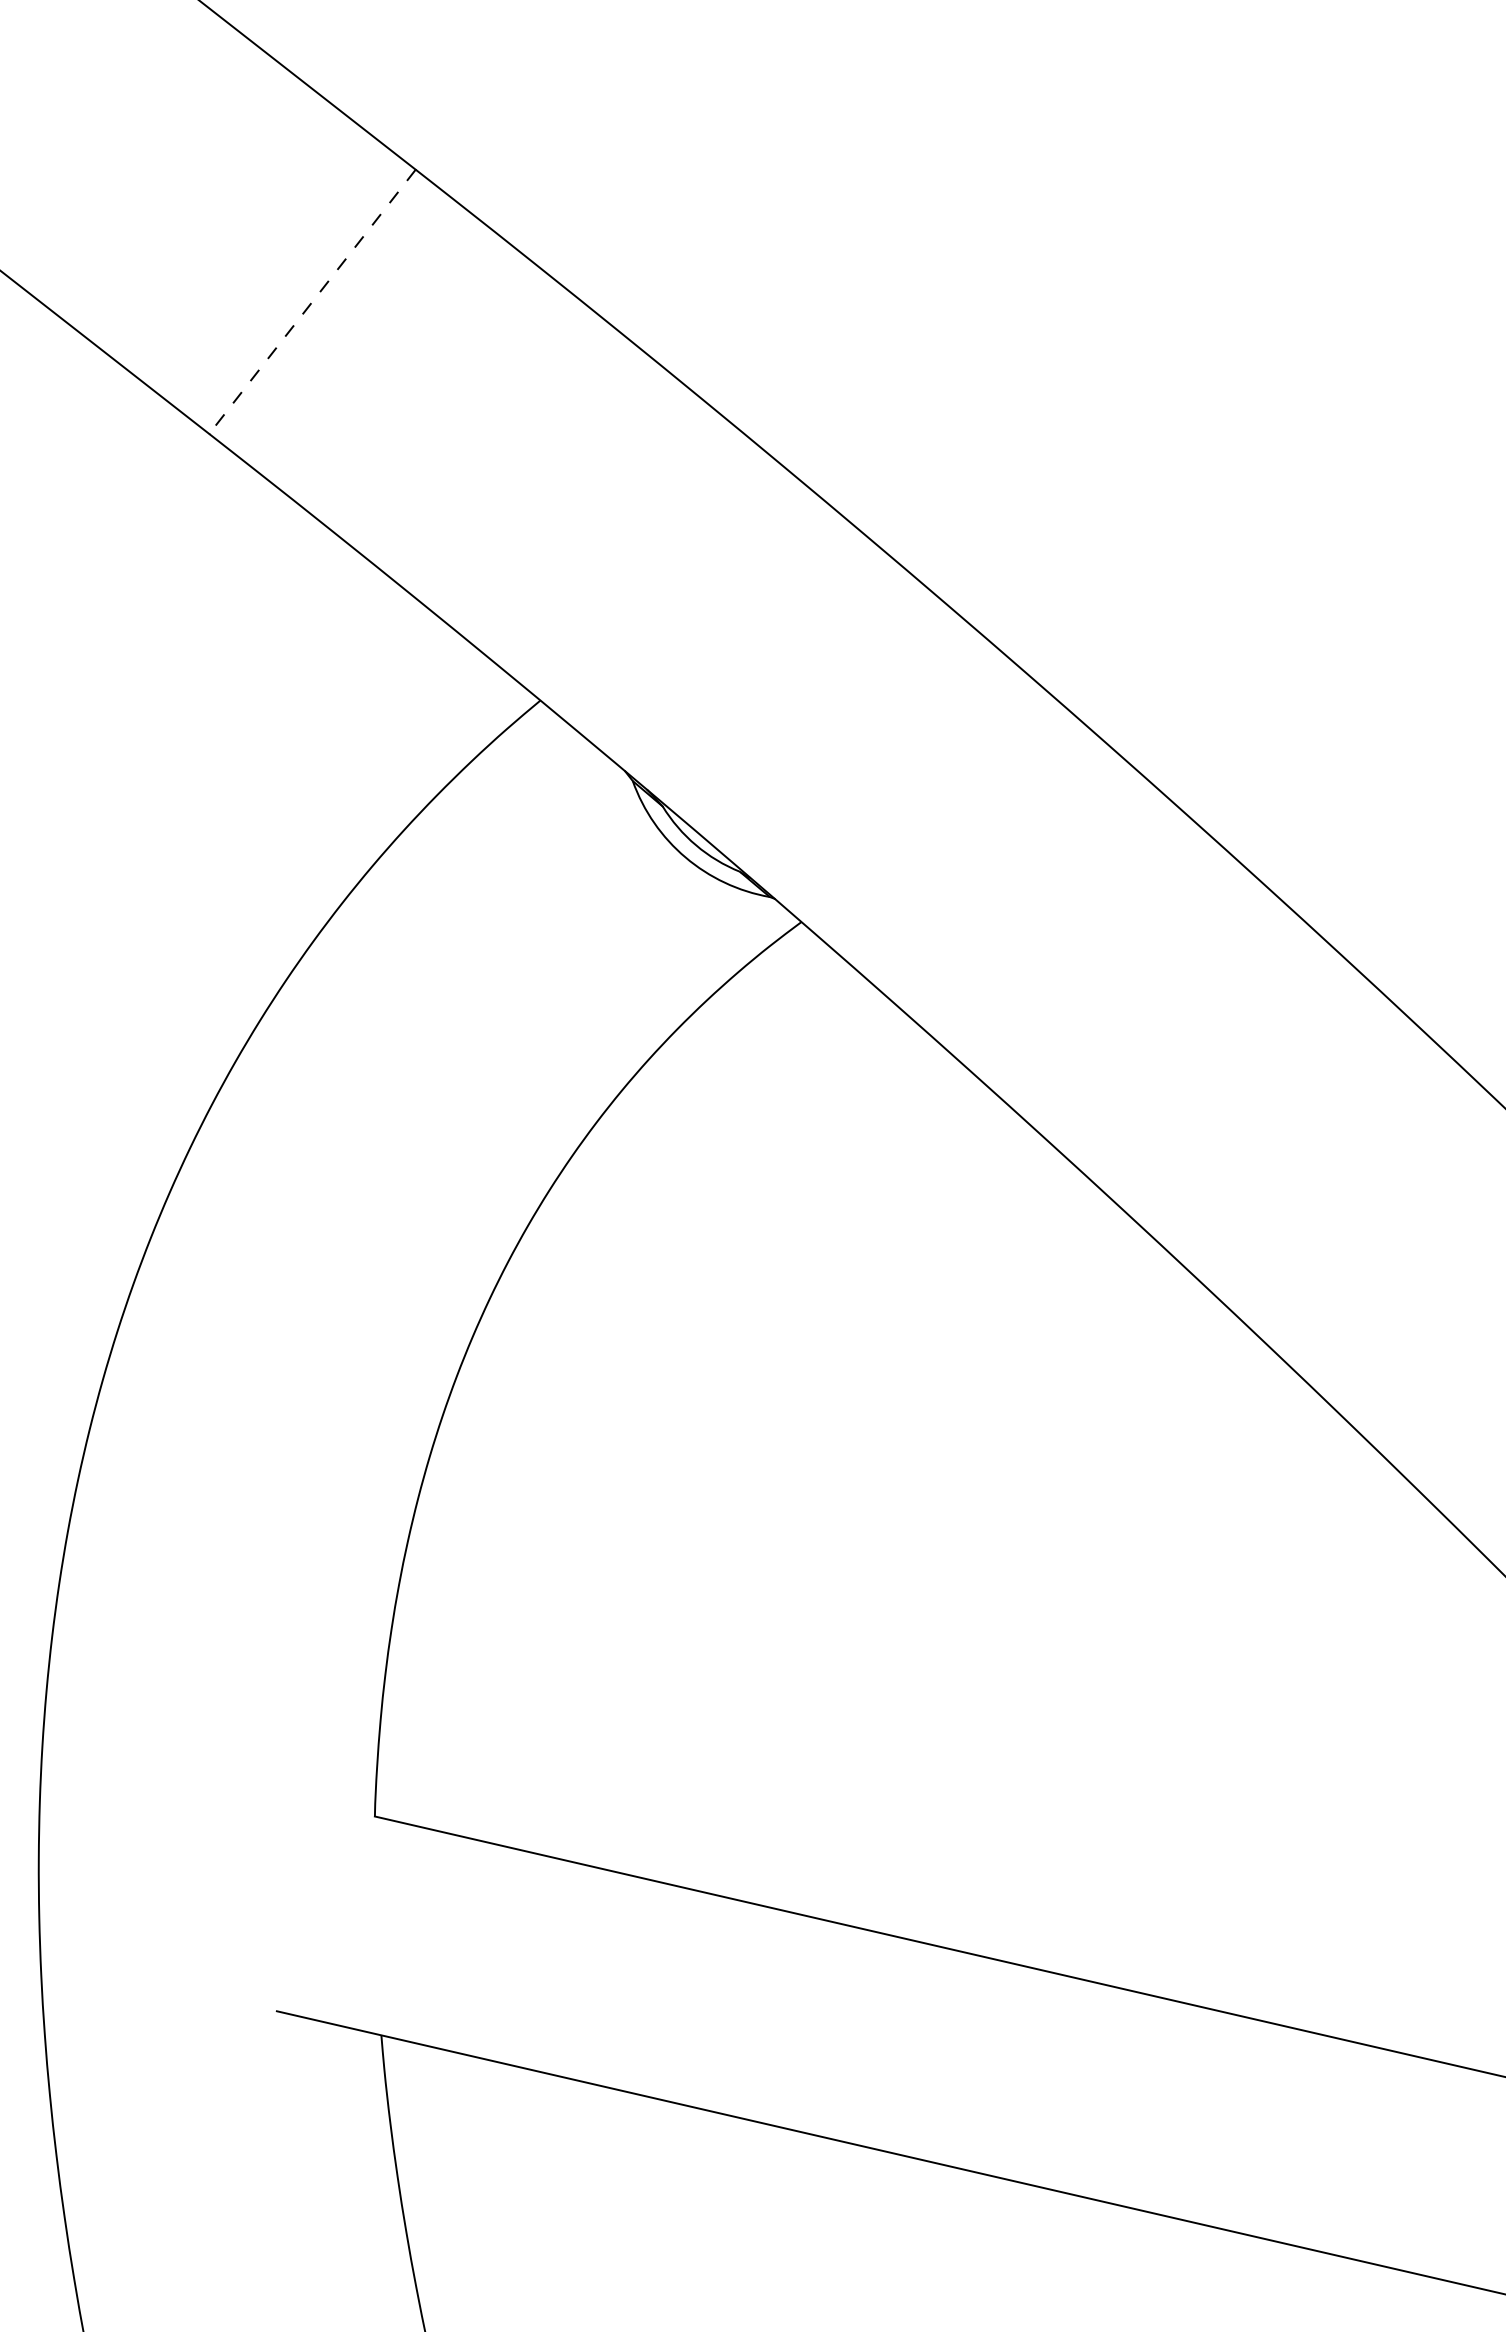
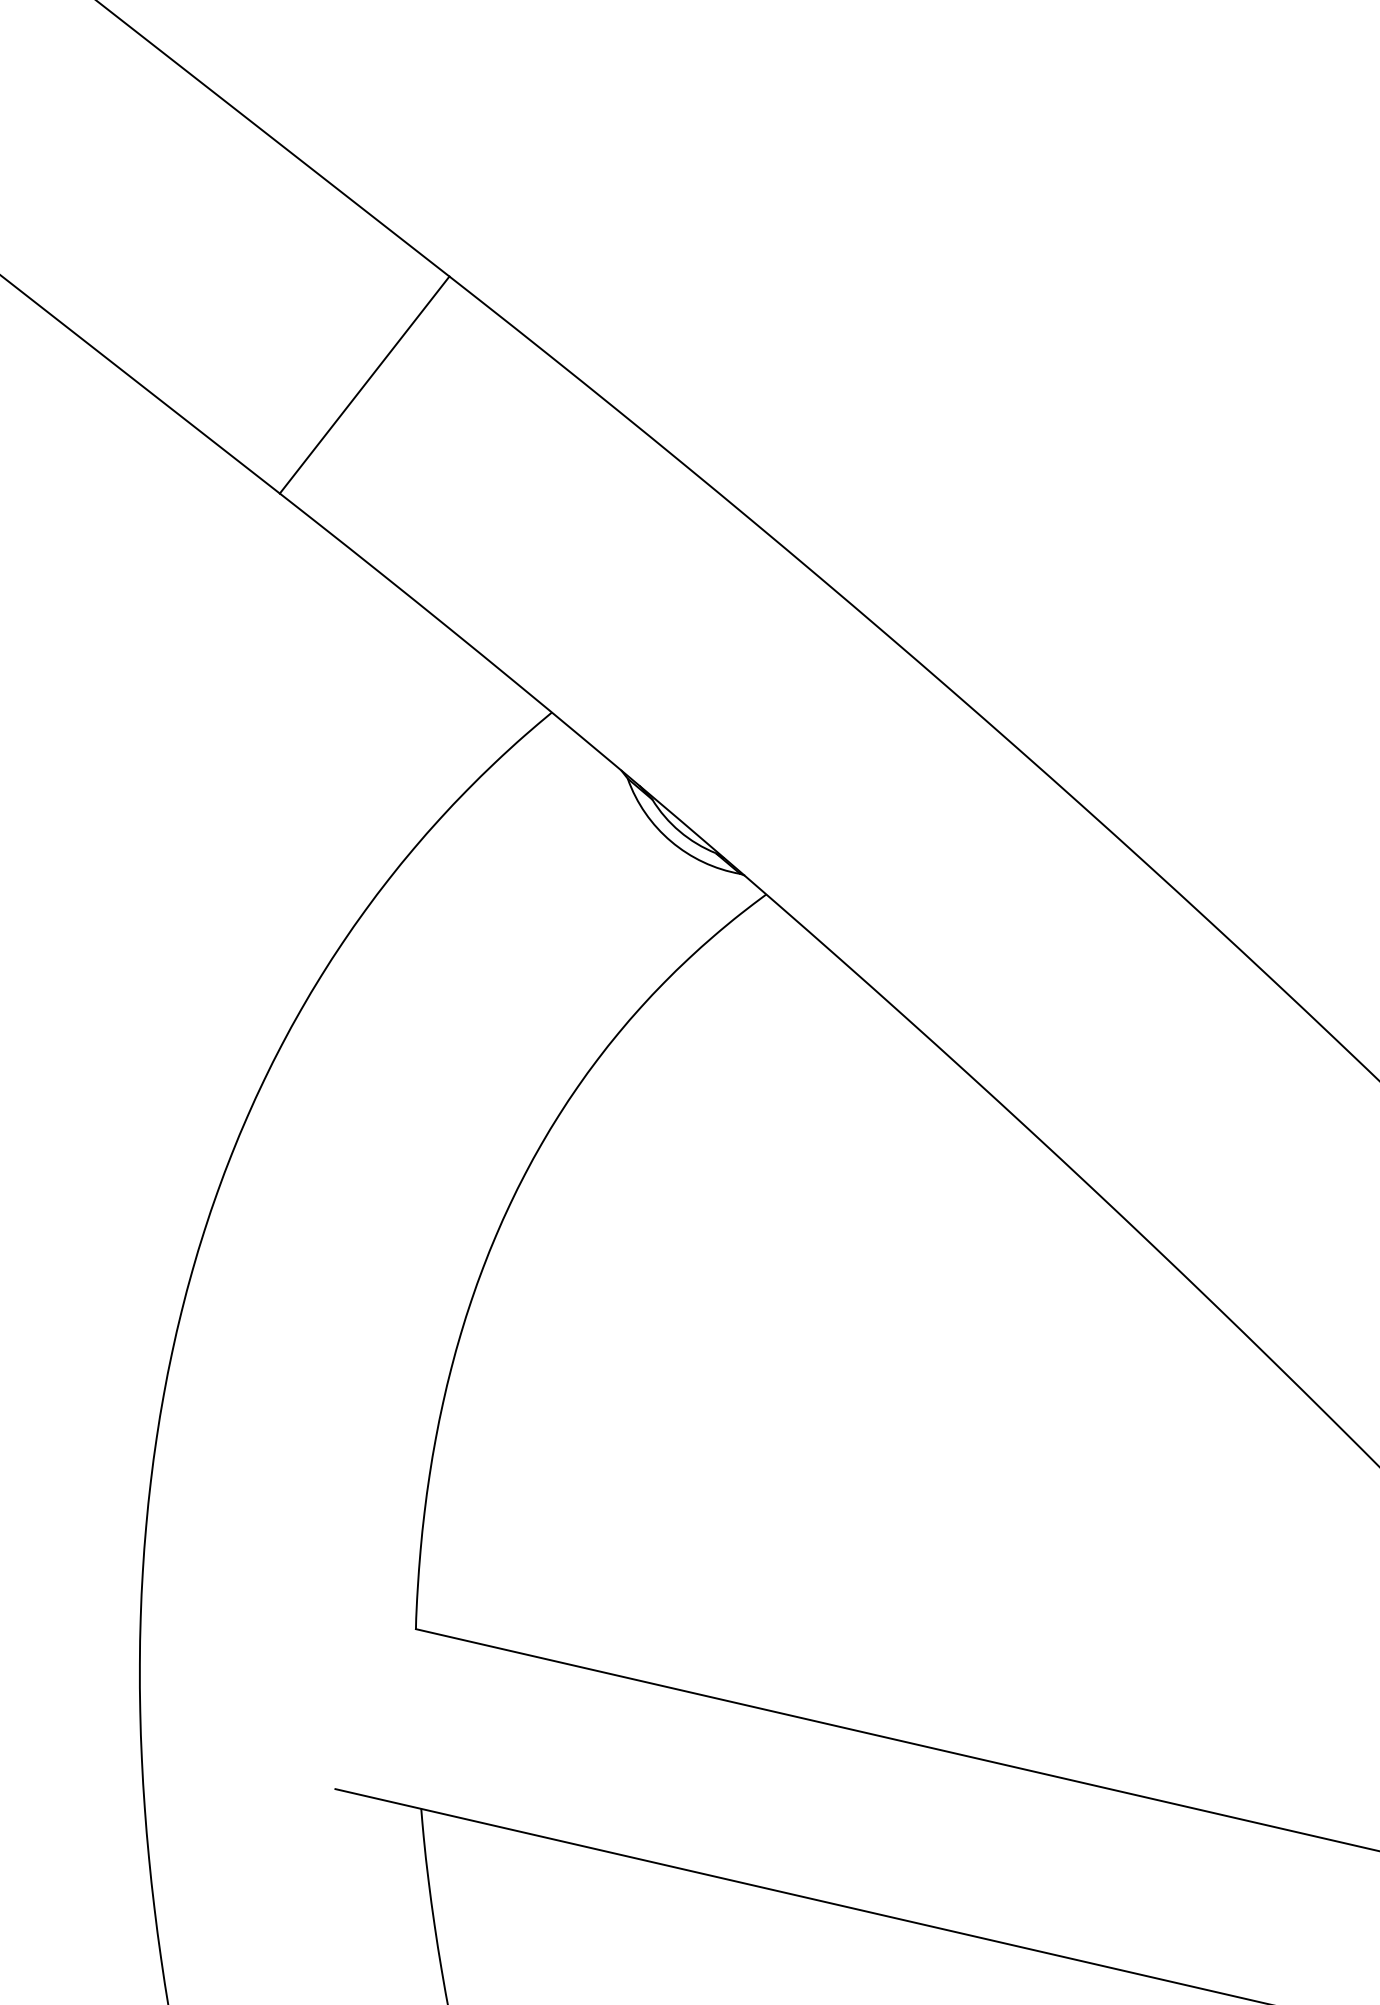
line: (312, 302) -> (364, 385), dashed -> solid

